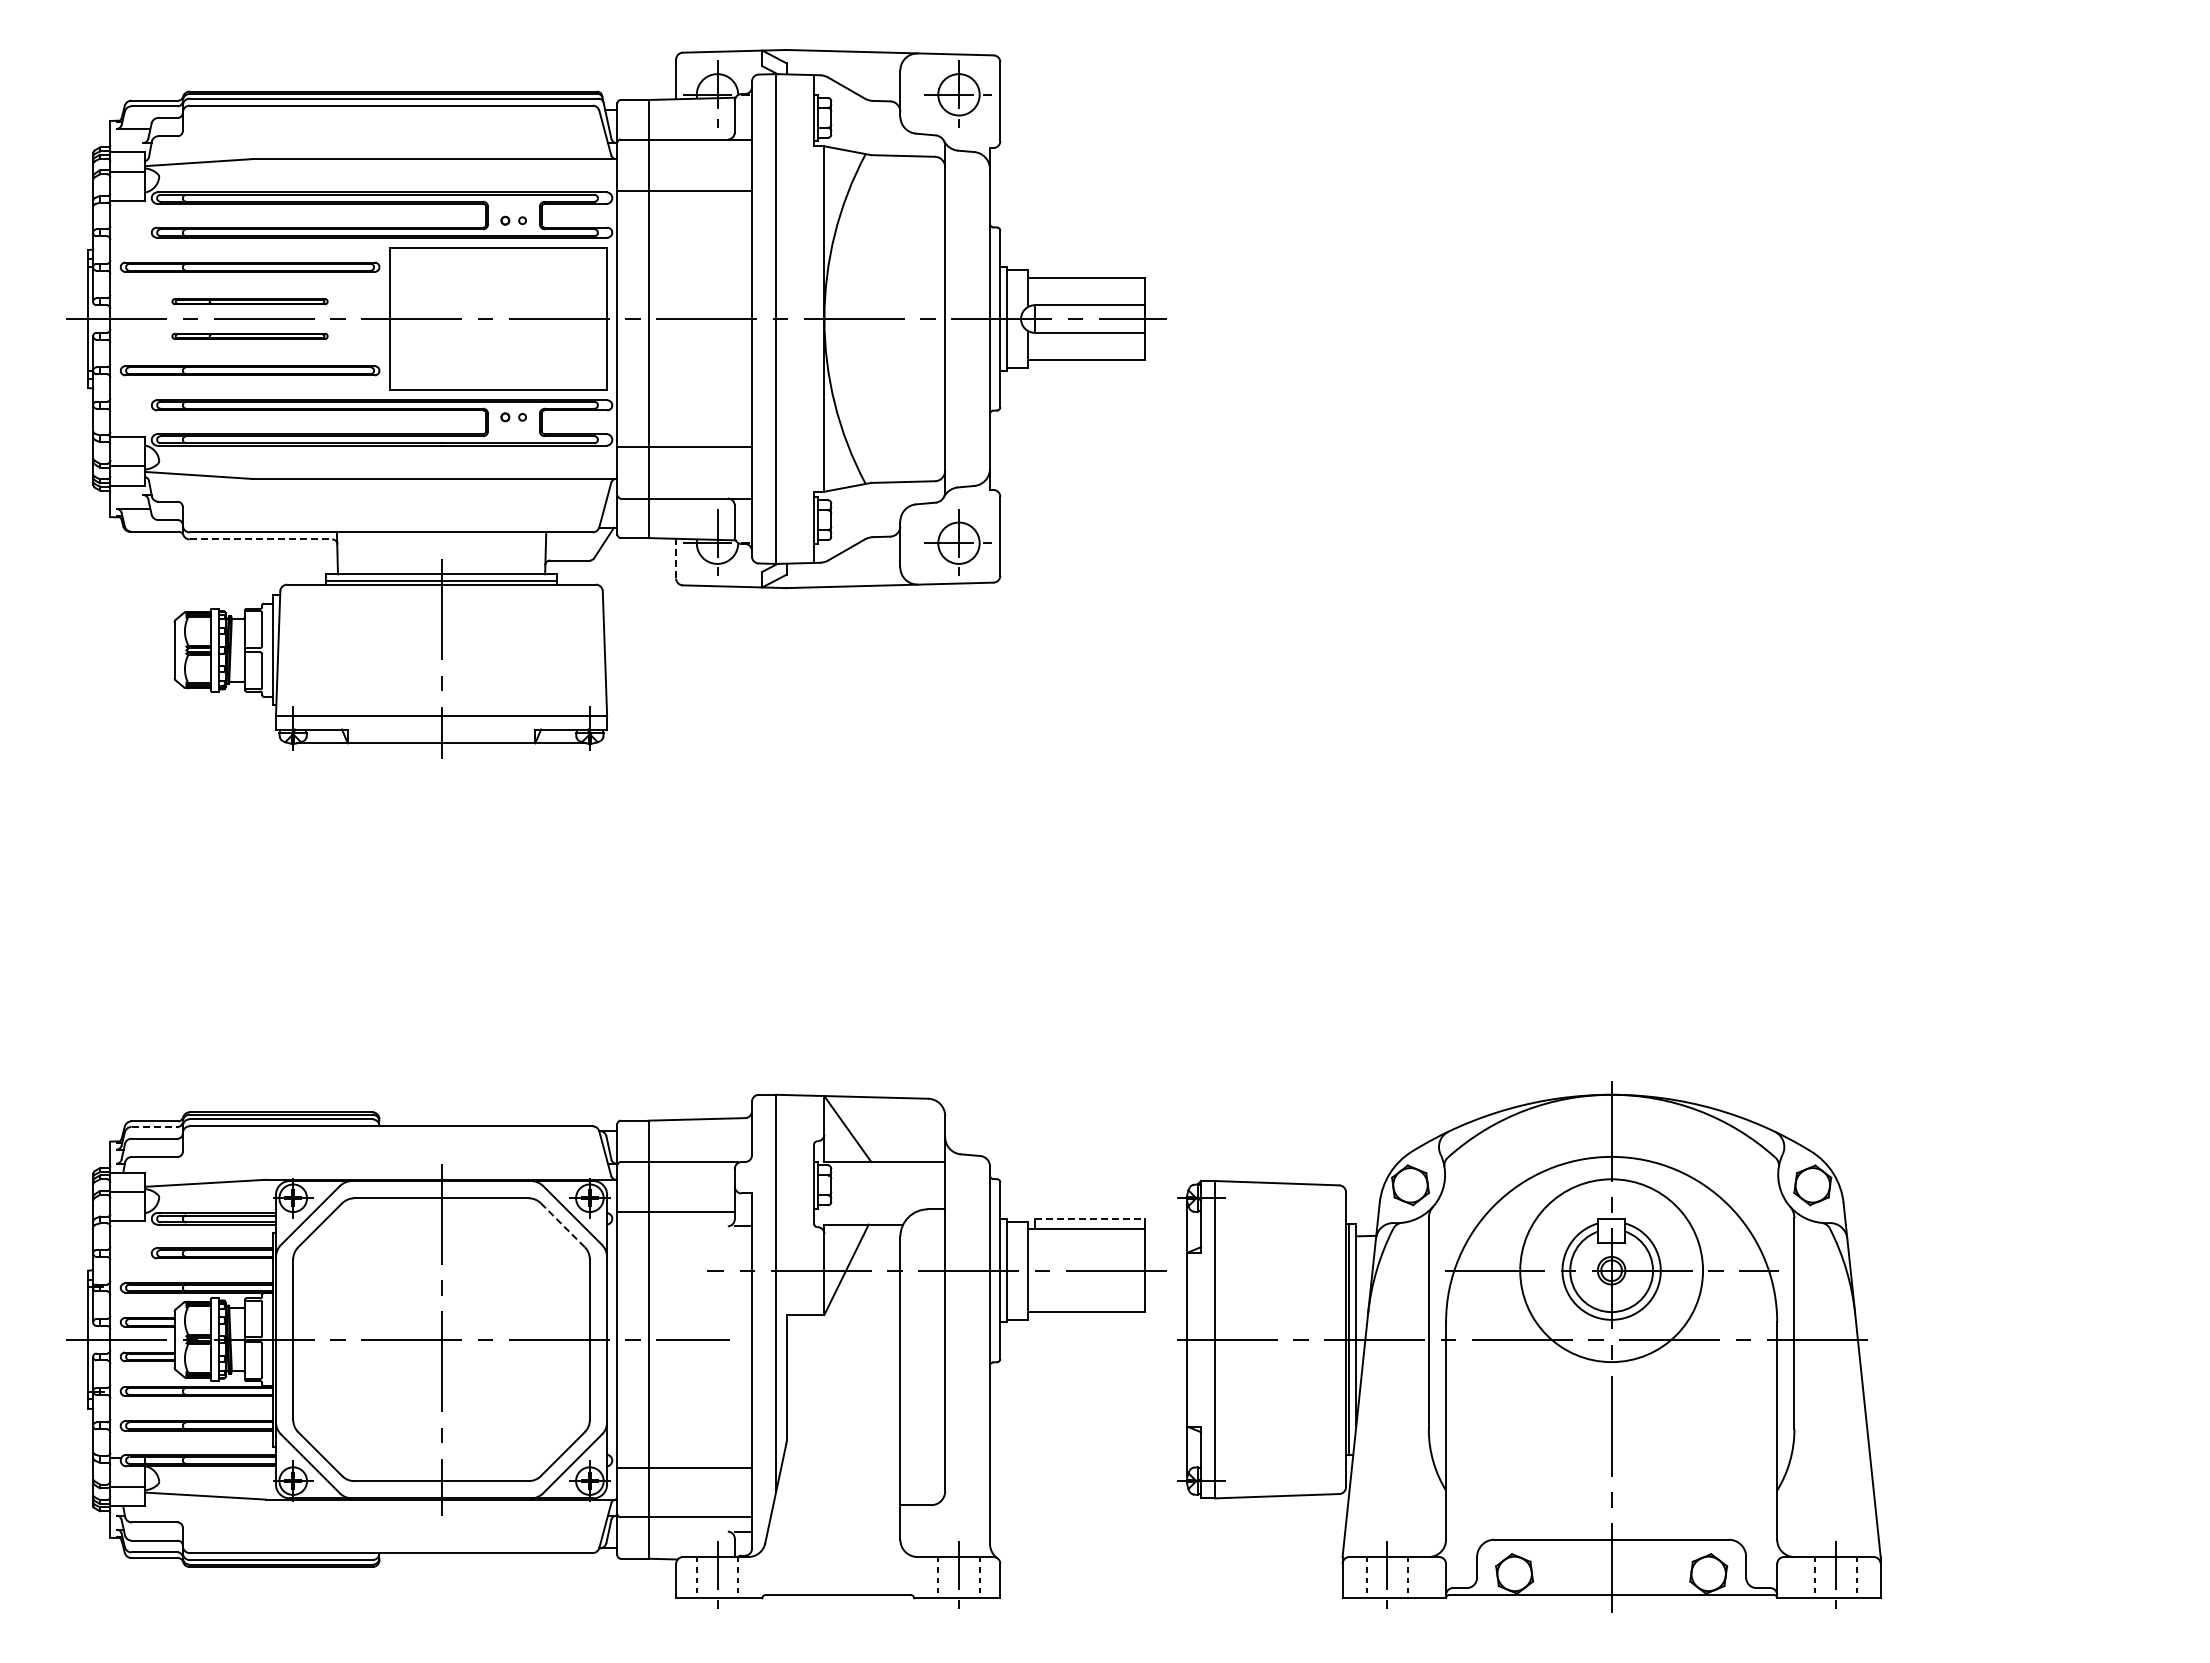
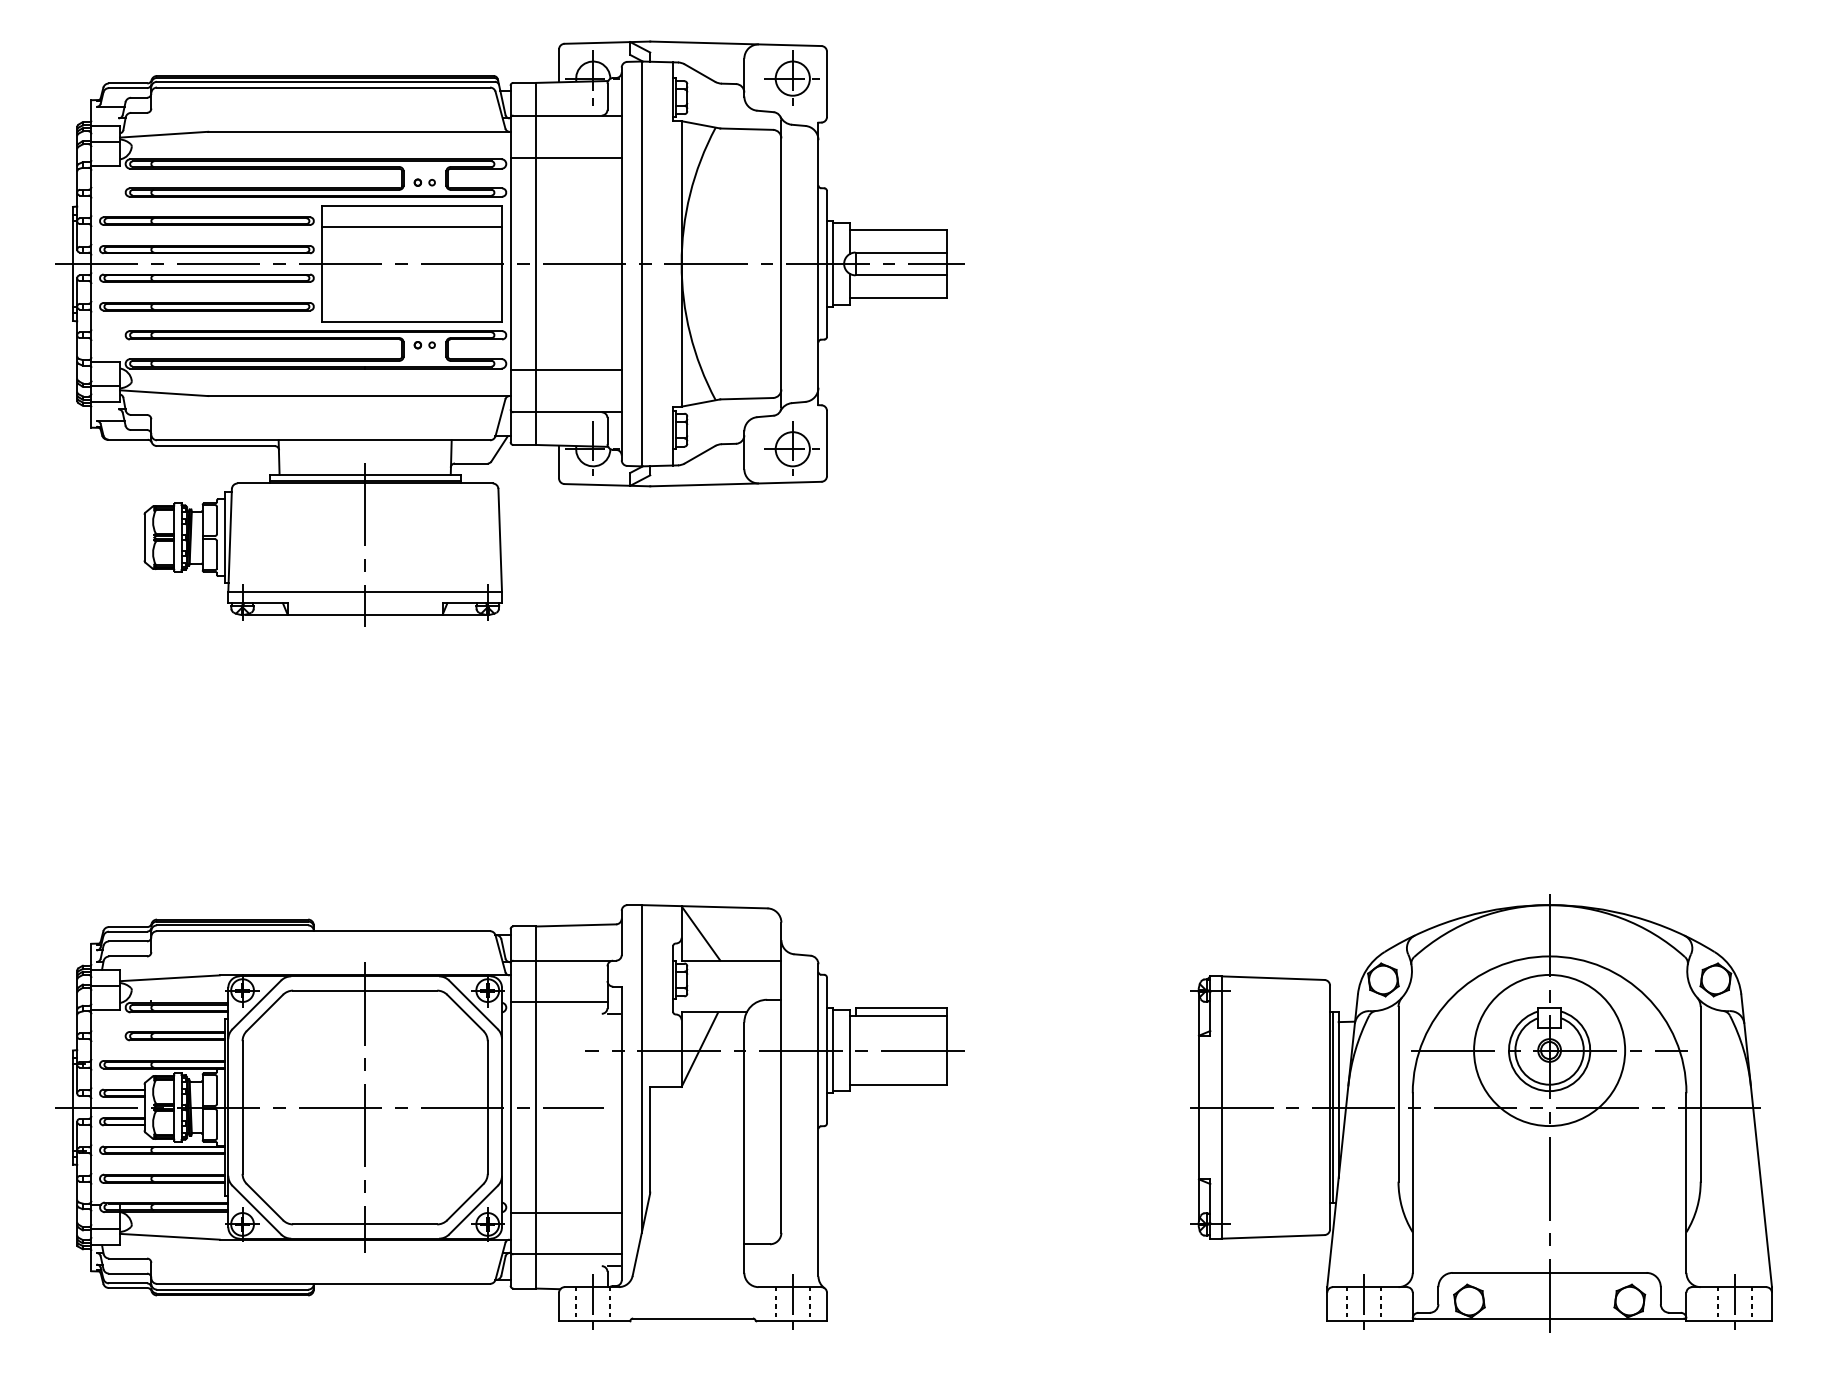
line: (498, 274) -> (412, 227), added
part: (249, 301) -> (206, 249), size x1.67
part: (249, 336) -> (206, 278), size x1.67
line: (261, 539) -> (216, 446), dashed -> solid
line: (676, 558) -> (559, 461), dashed -> solid
line: (155, 1126) -> (128, 931), dashed -> solid
line: (1090, 1218) -> (901, 1007), dashed -> solid
line: (563, 1225) -> (465, 1013), dashed -> solid
part: (1529, 1346) -> (1481, 1113), moved

